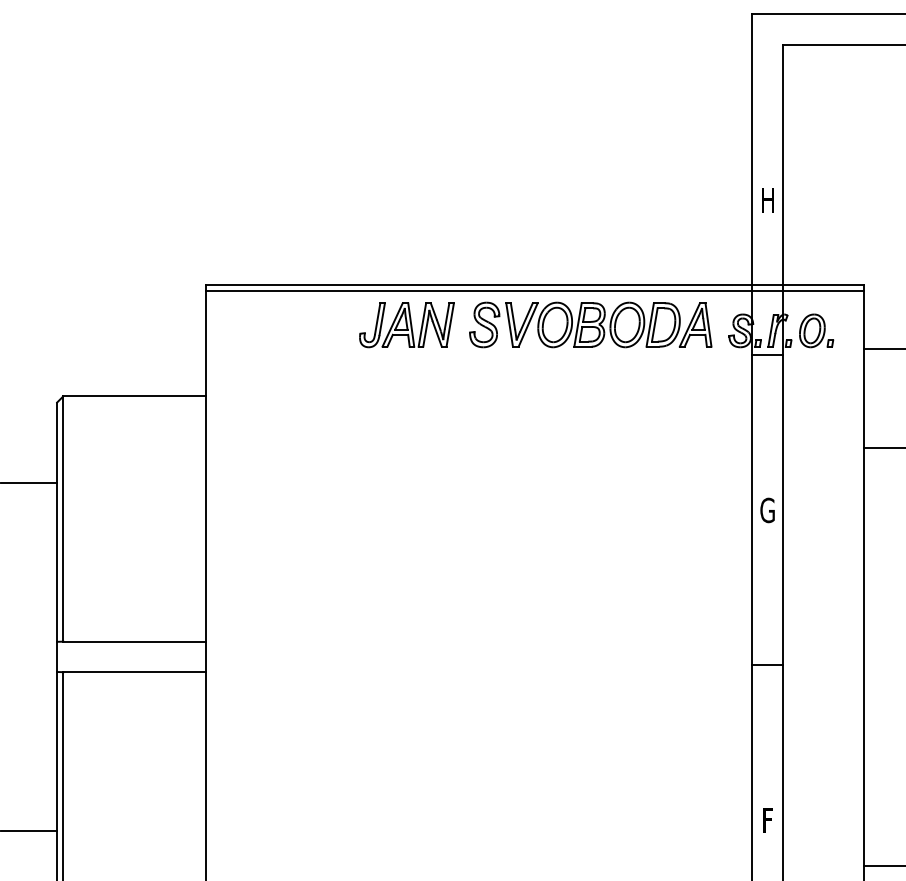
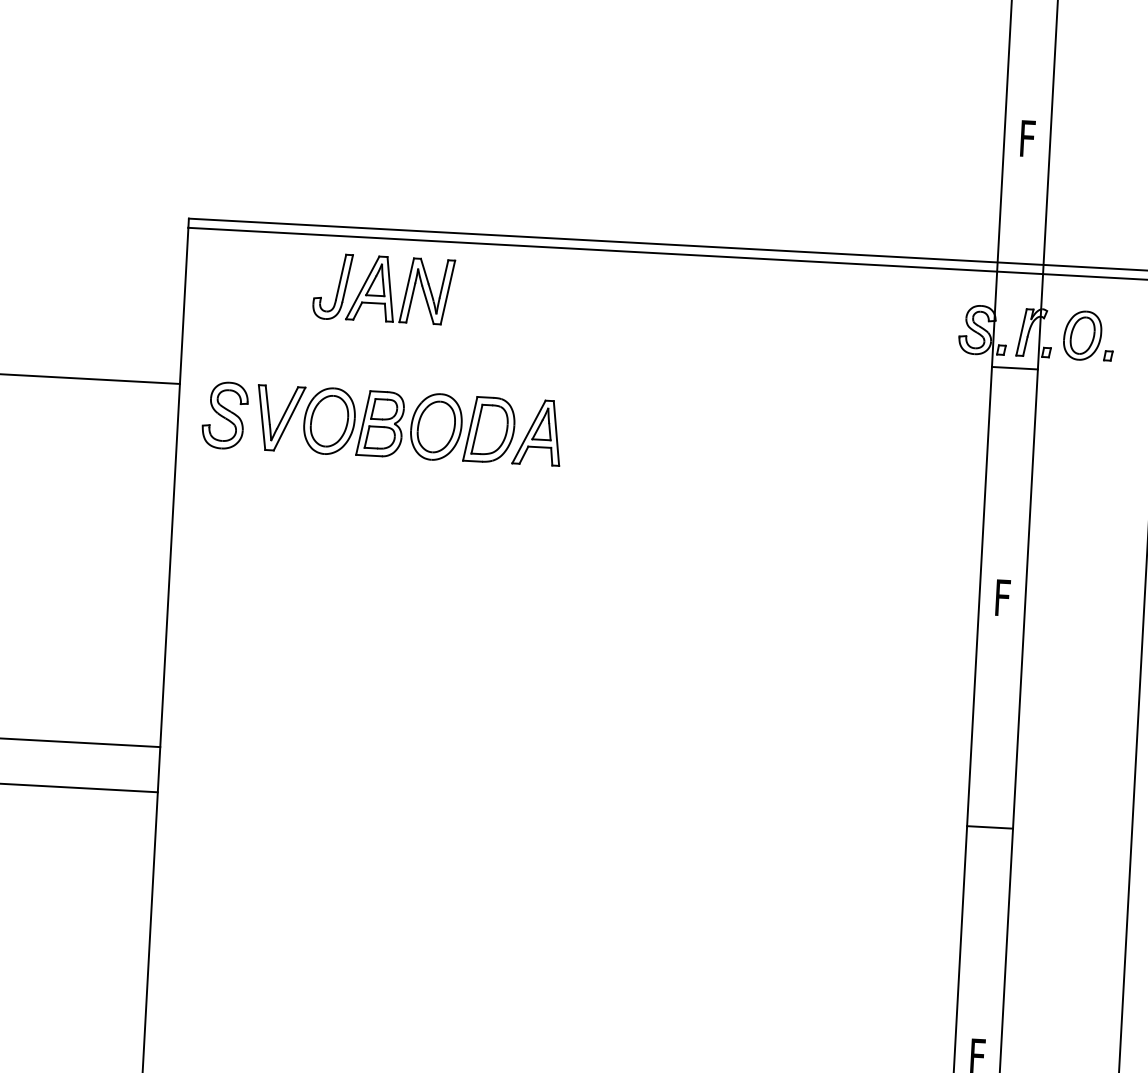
text: (767, 200) -> (1026, 139), H -> F
part: (590, 324) -> (381, 423), moved
part: (406, 325) -> (383, 289), moved
text: (767, 510) -> (1001, 597), G -> F

